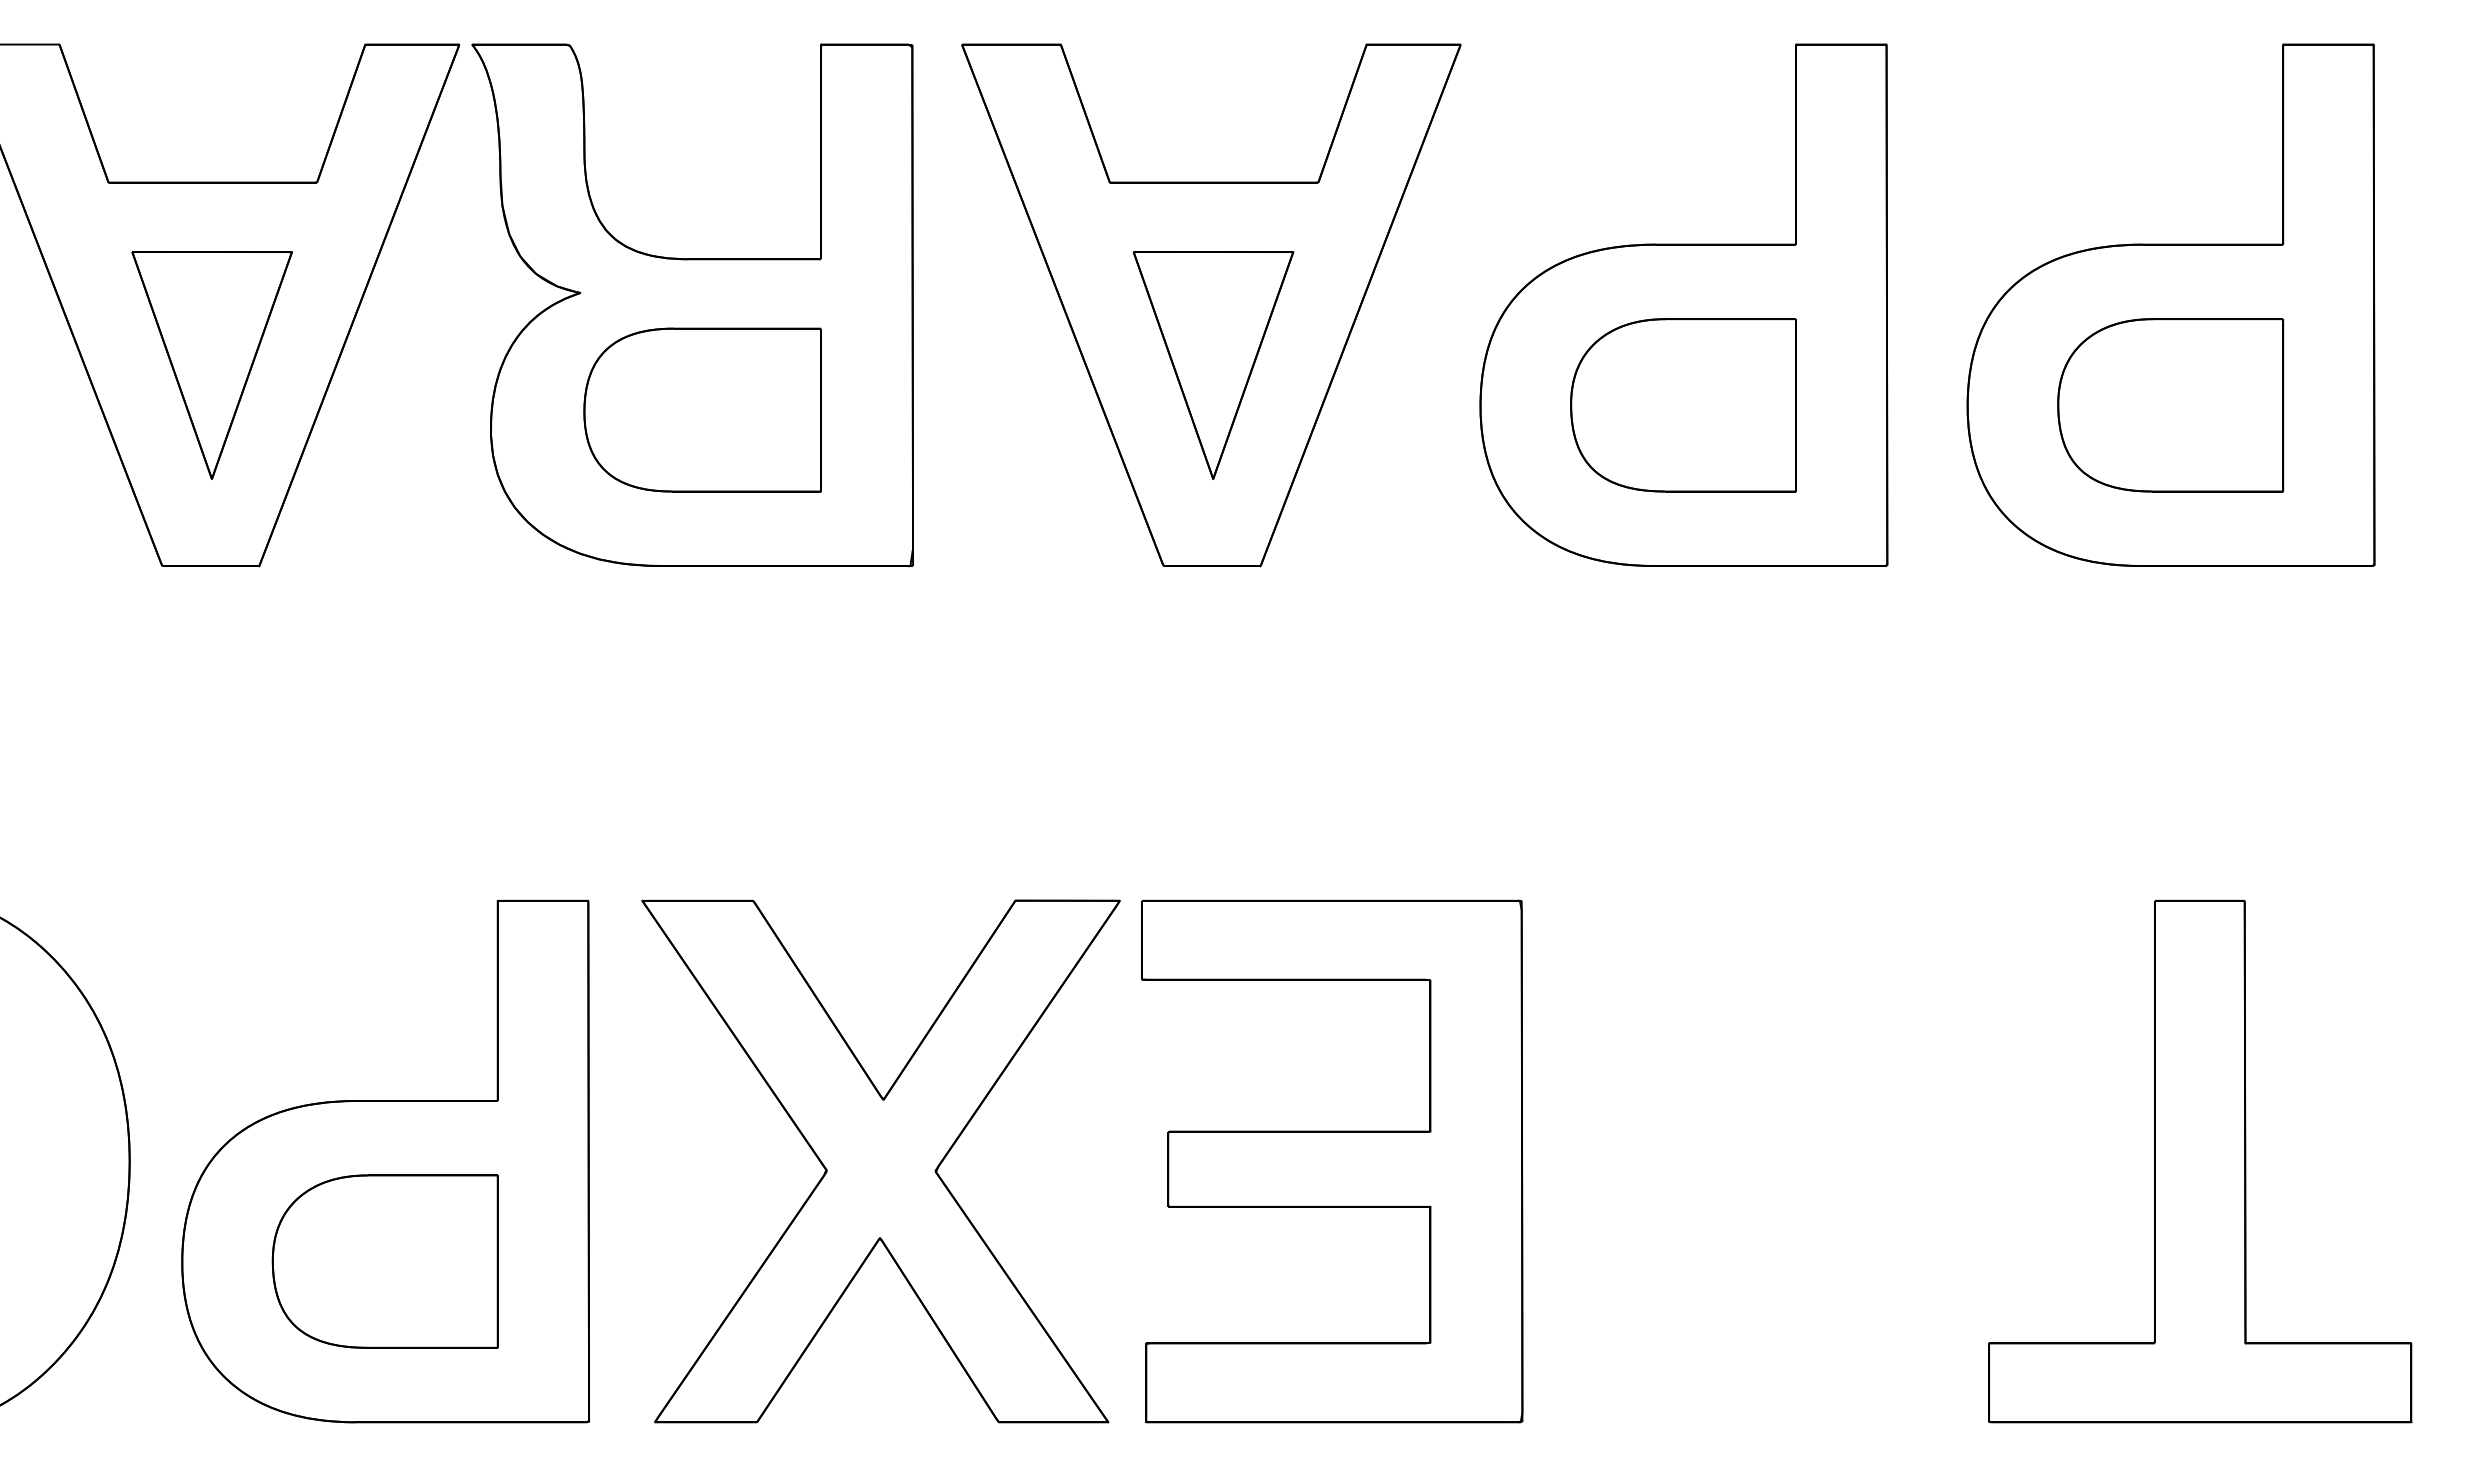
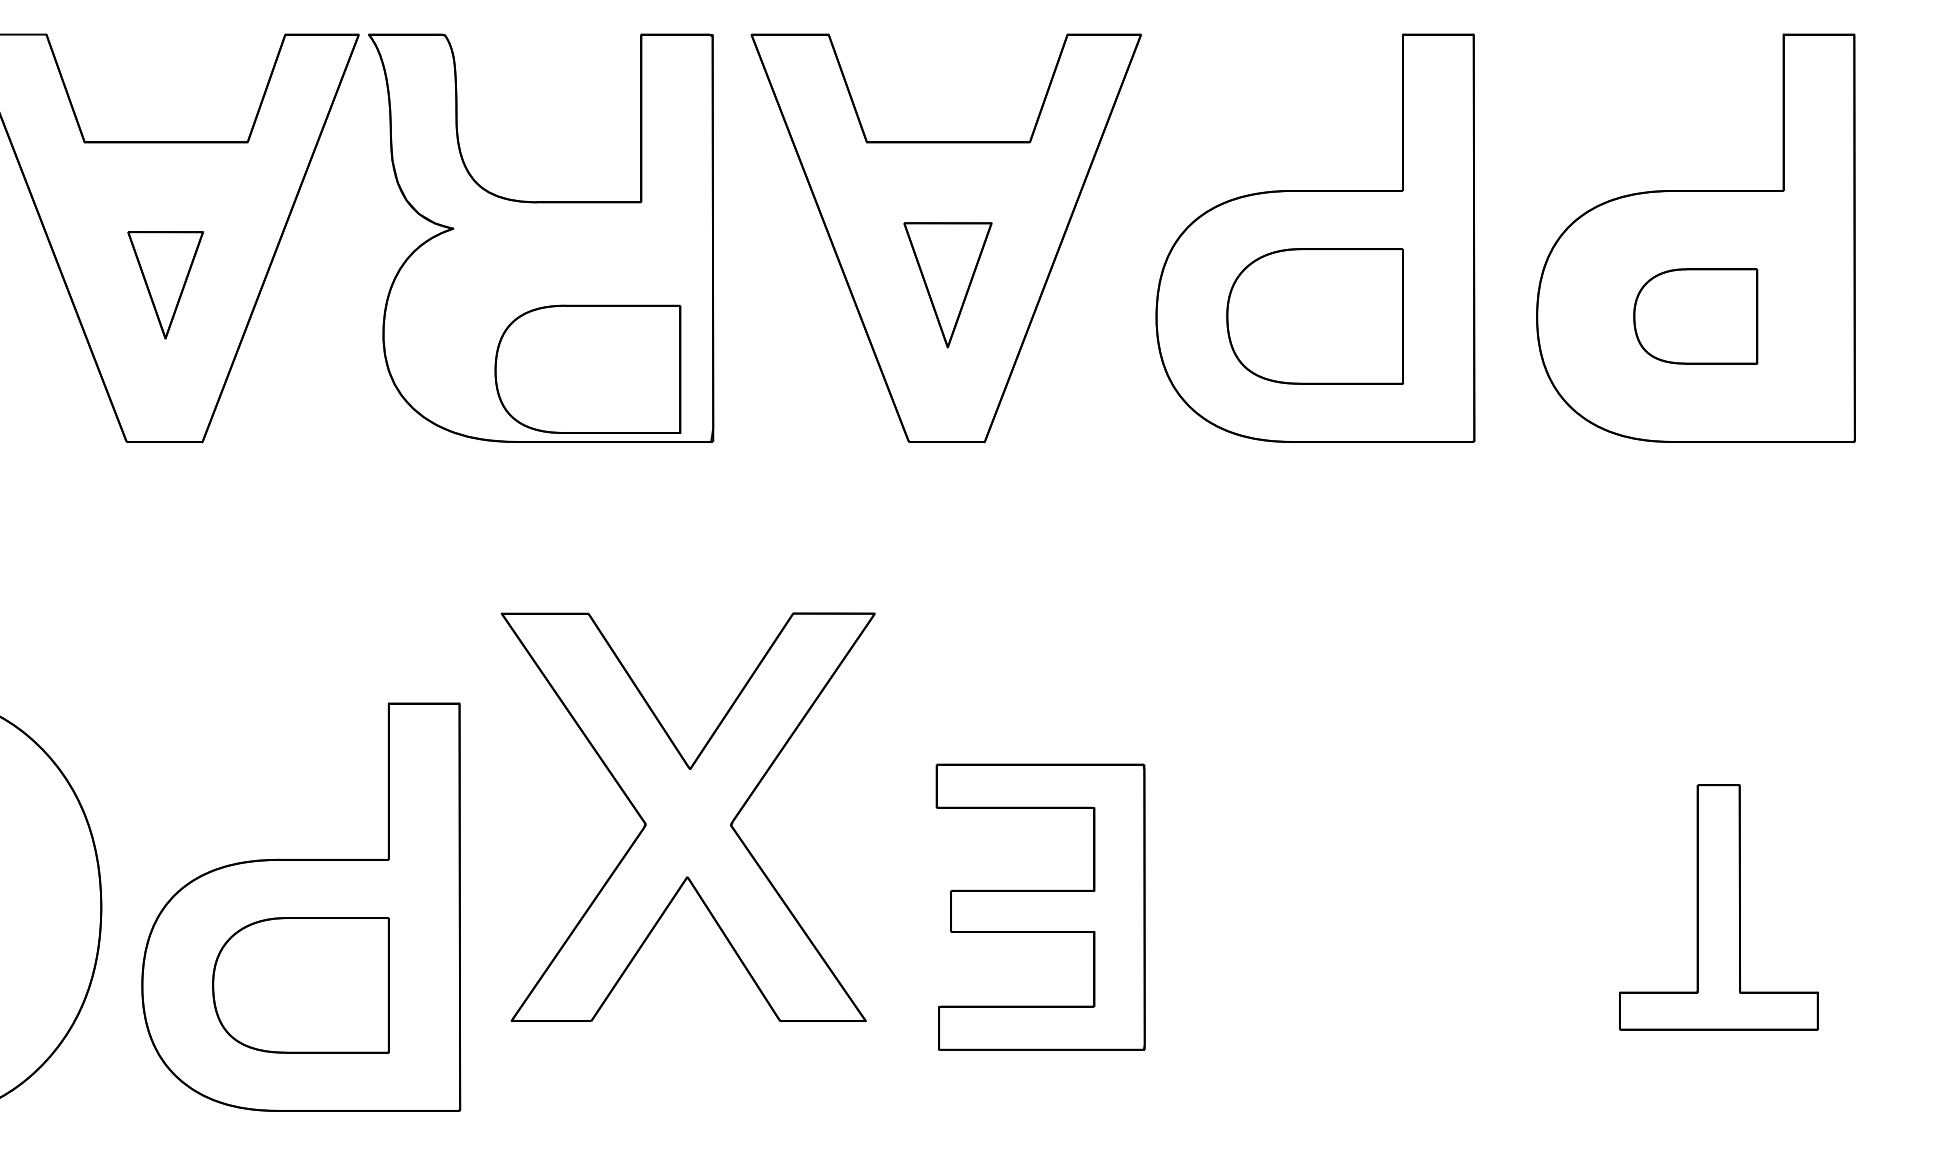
part: (211, 365) -> (165, 285), size x0.6
part: (1213, 365) -> (947, 285), size x0.7
part: (2170, 405) -> (1695, 316), size x0.7
part: (702, 409) -> (587, 368), moved
part: (880, 1161) -> (687, 817), moved
part: (1332, 1161) -> (1040, 907), size x0.7
part: (2200, 1161) -> (1718, 907), size x0.6

